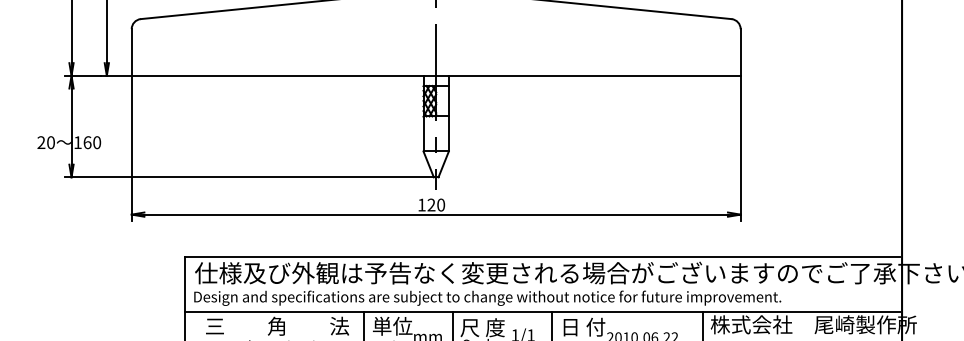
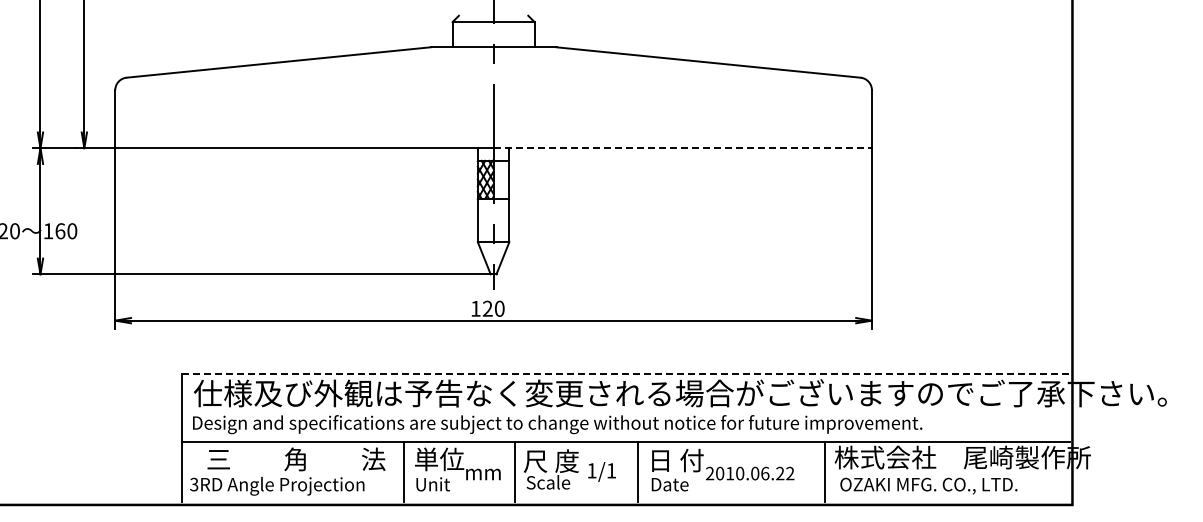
line: (589, 76) -> (683, 148), solid -> dashed
line: (542, 257) -> (625, 373), solid -> dashed

